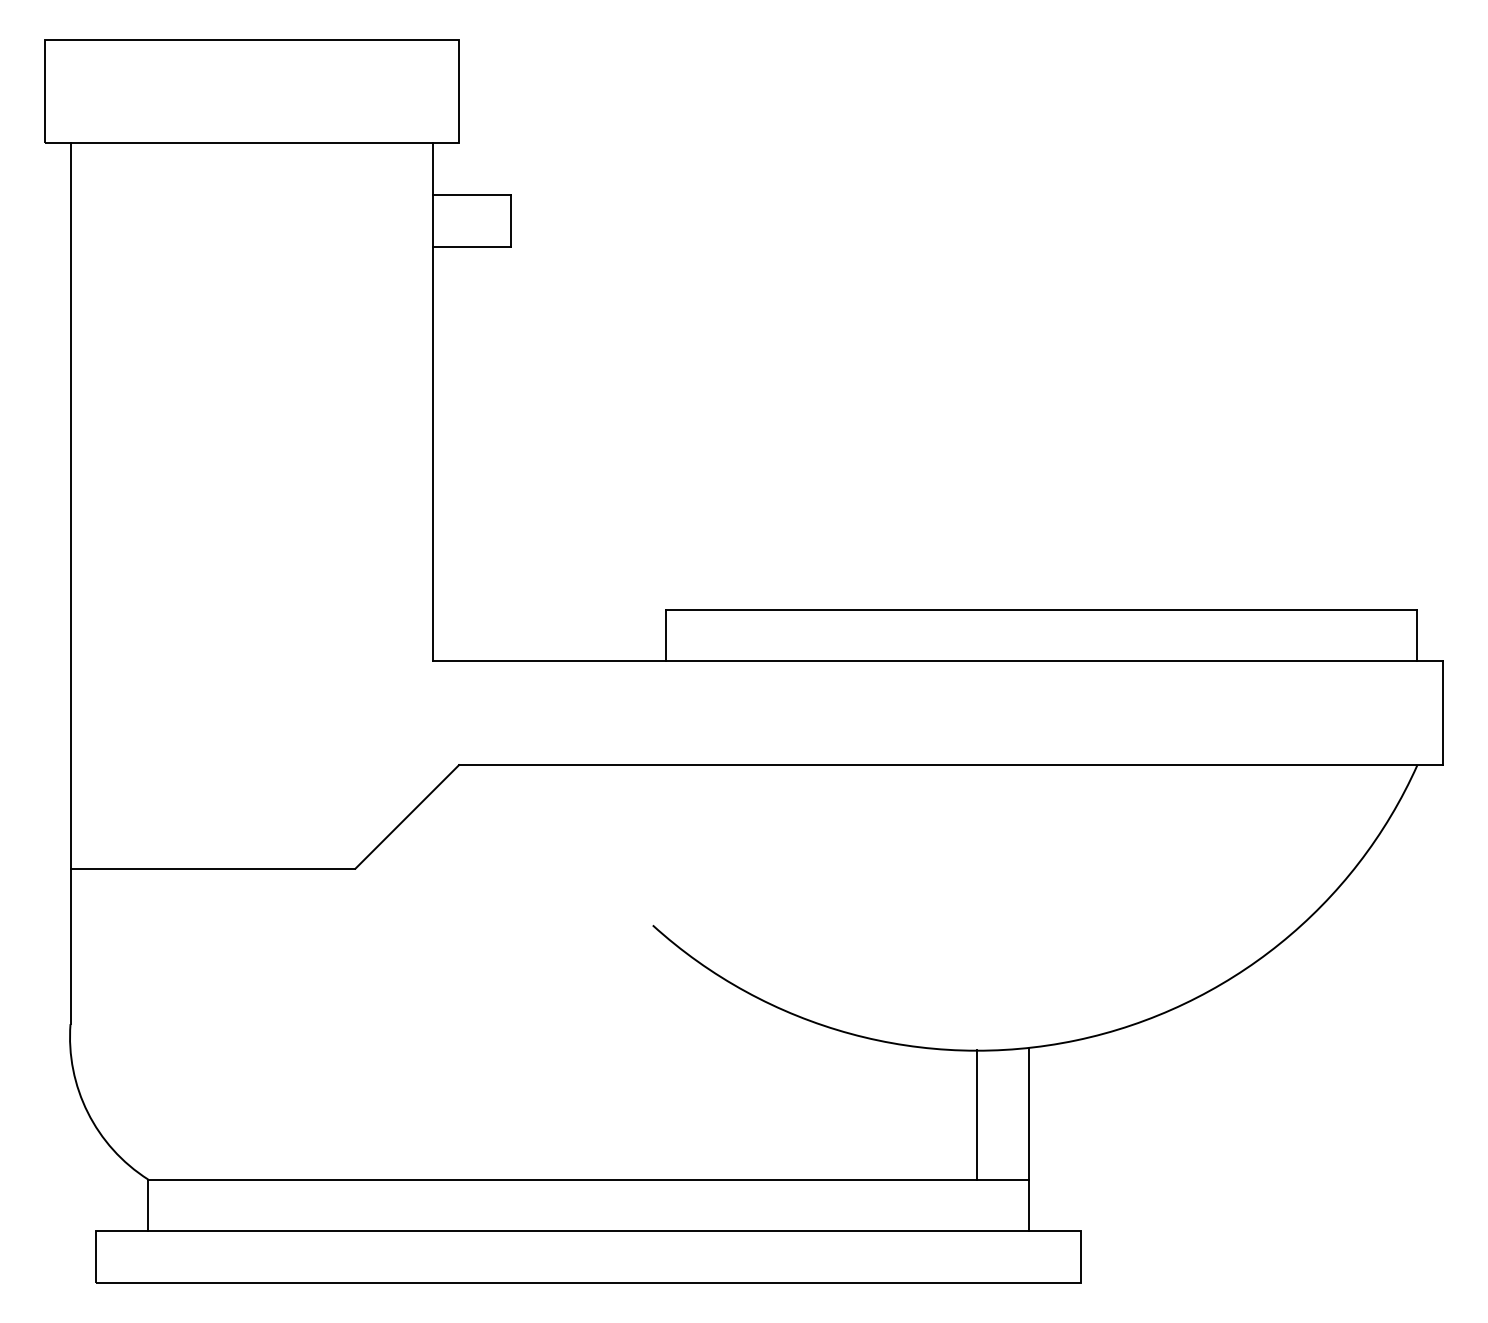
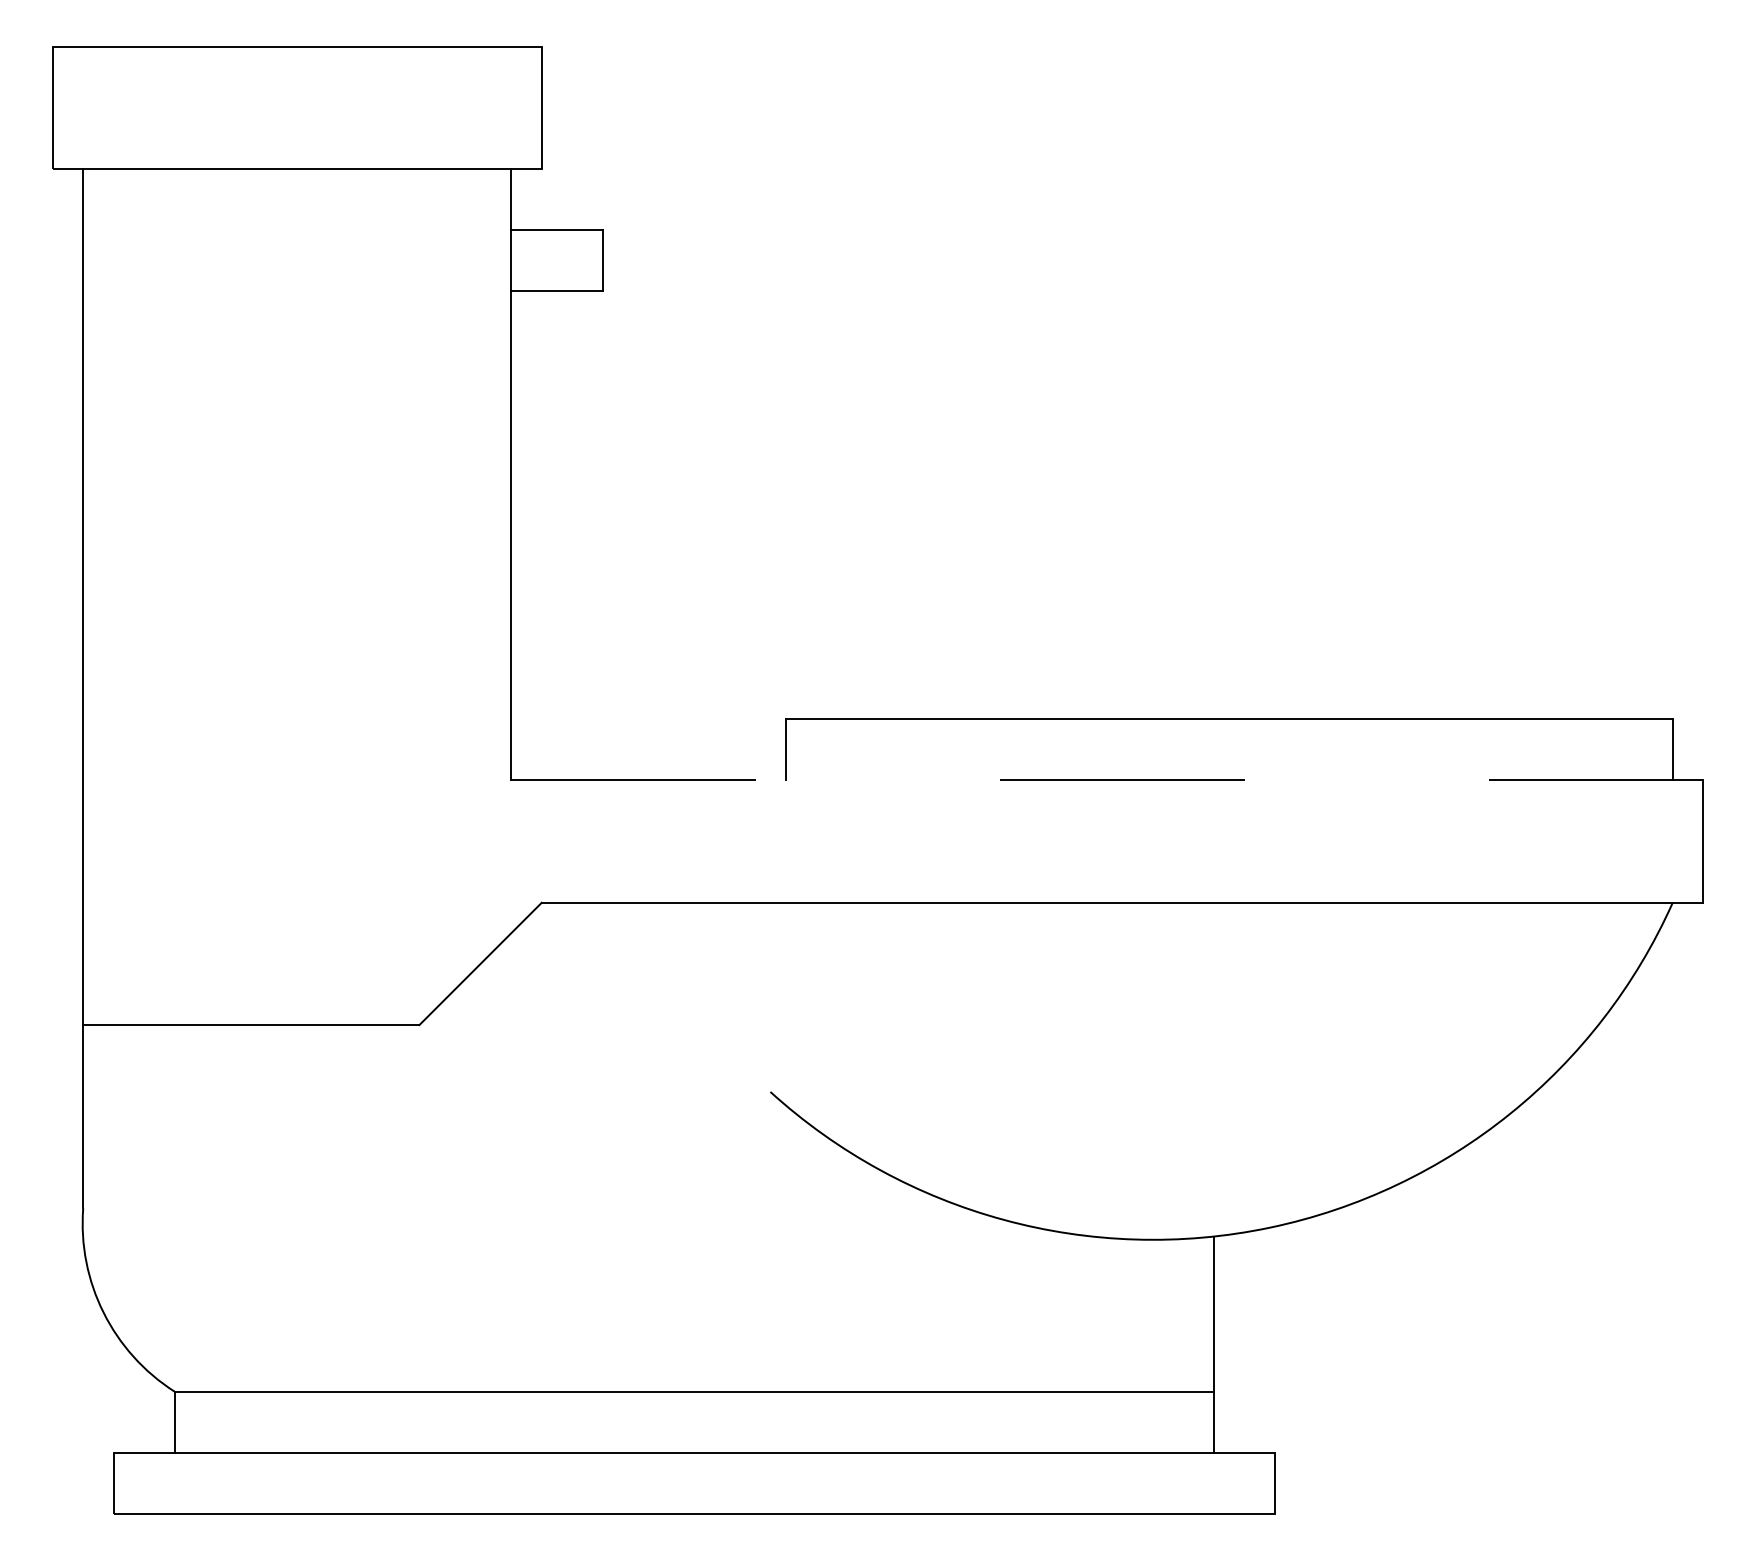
line: (938, 661) -> (1107, 780), solid -> dashed
line: (977, 1114) -> (1153, 1315), removed

